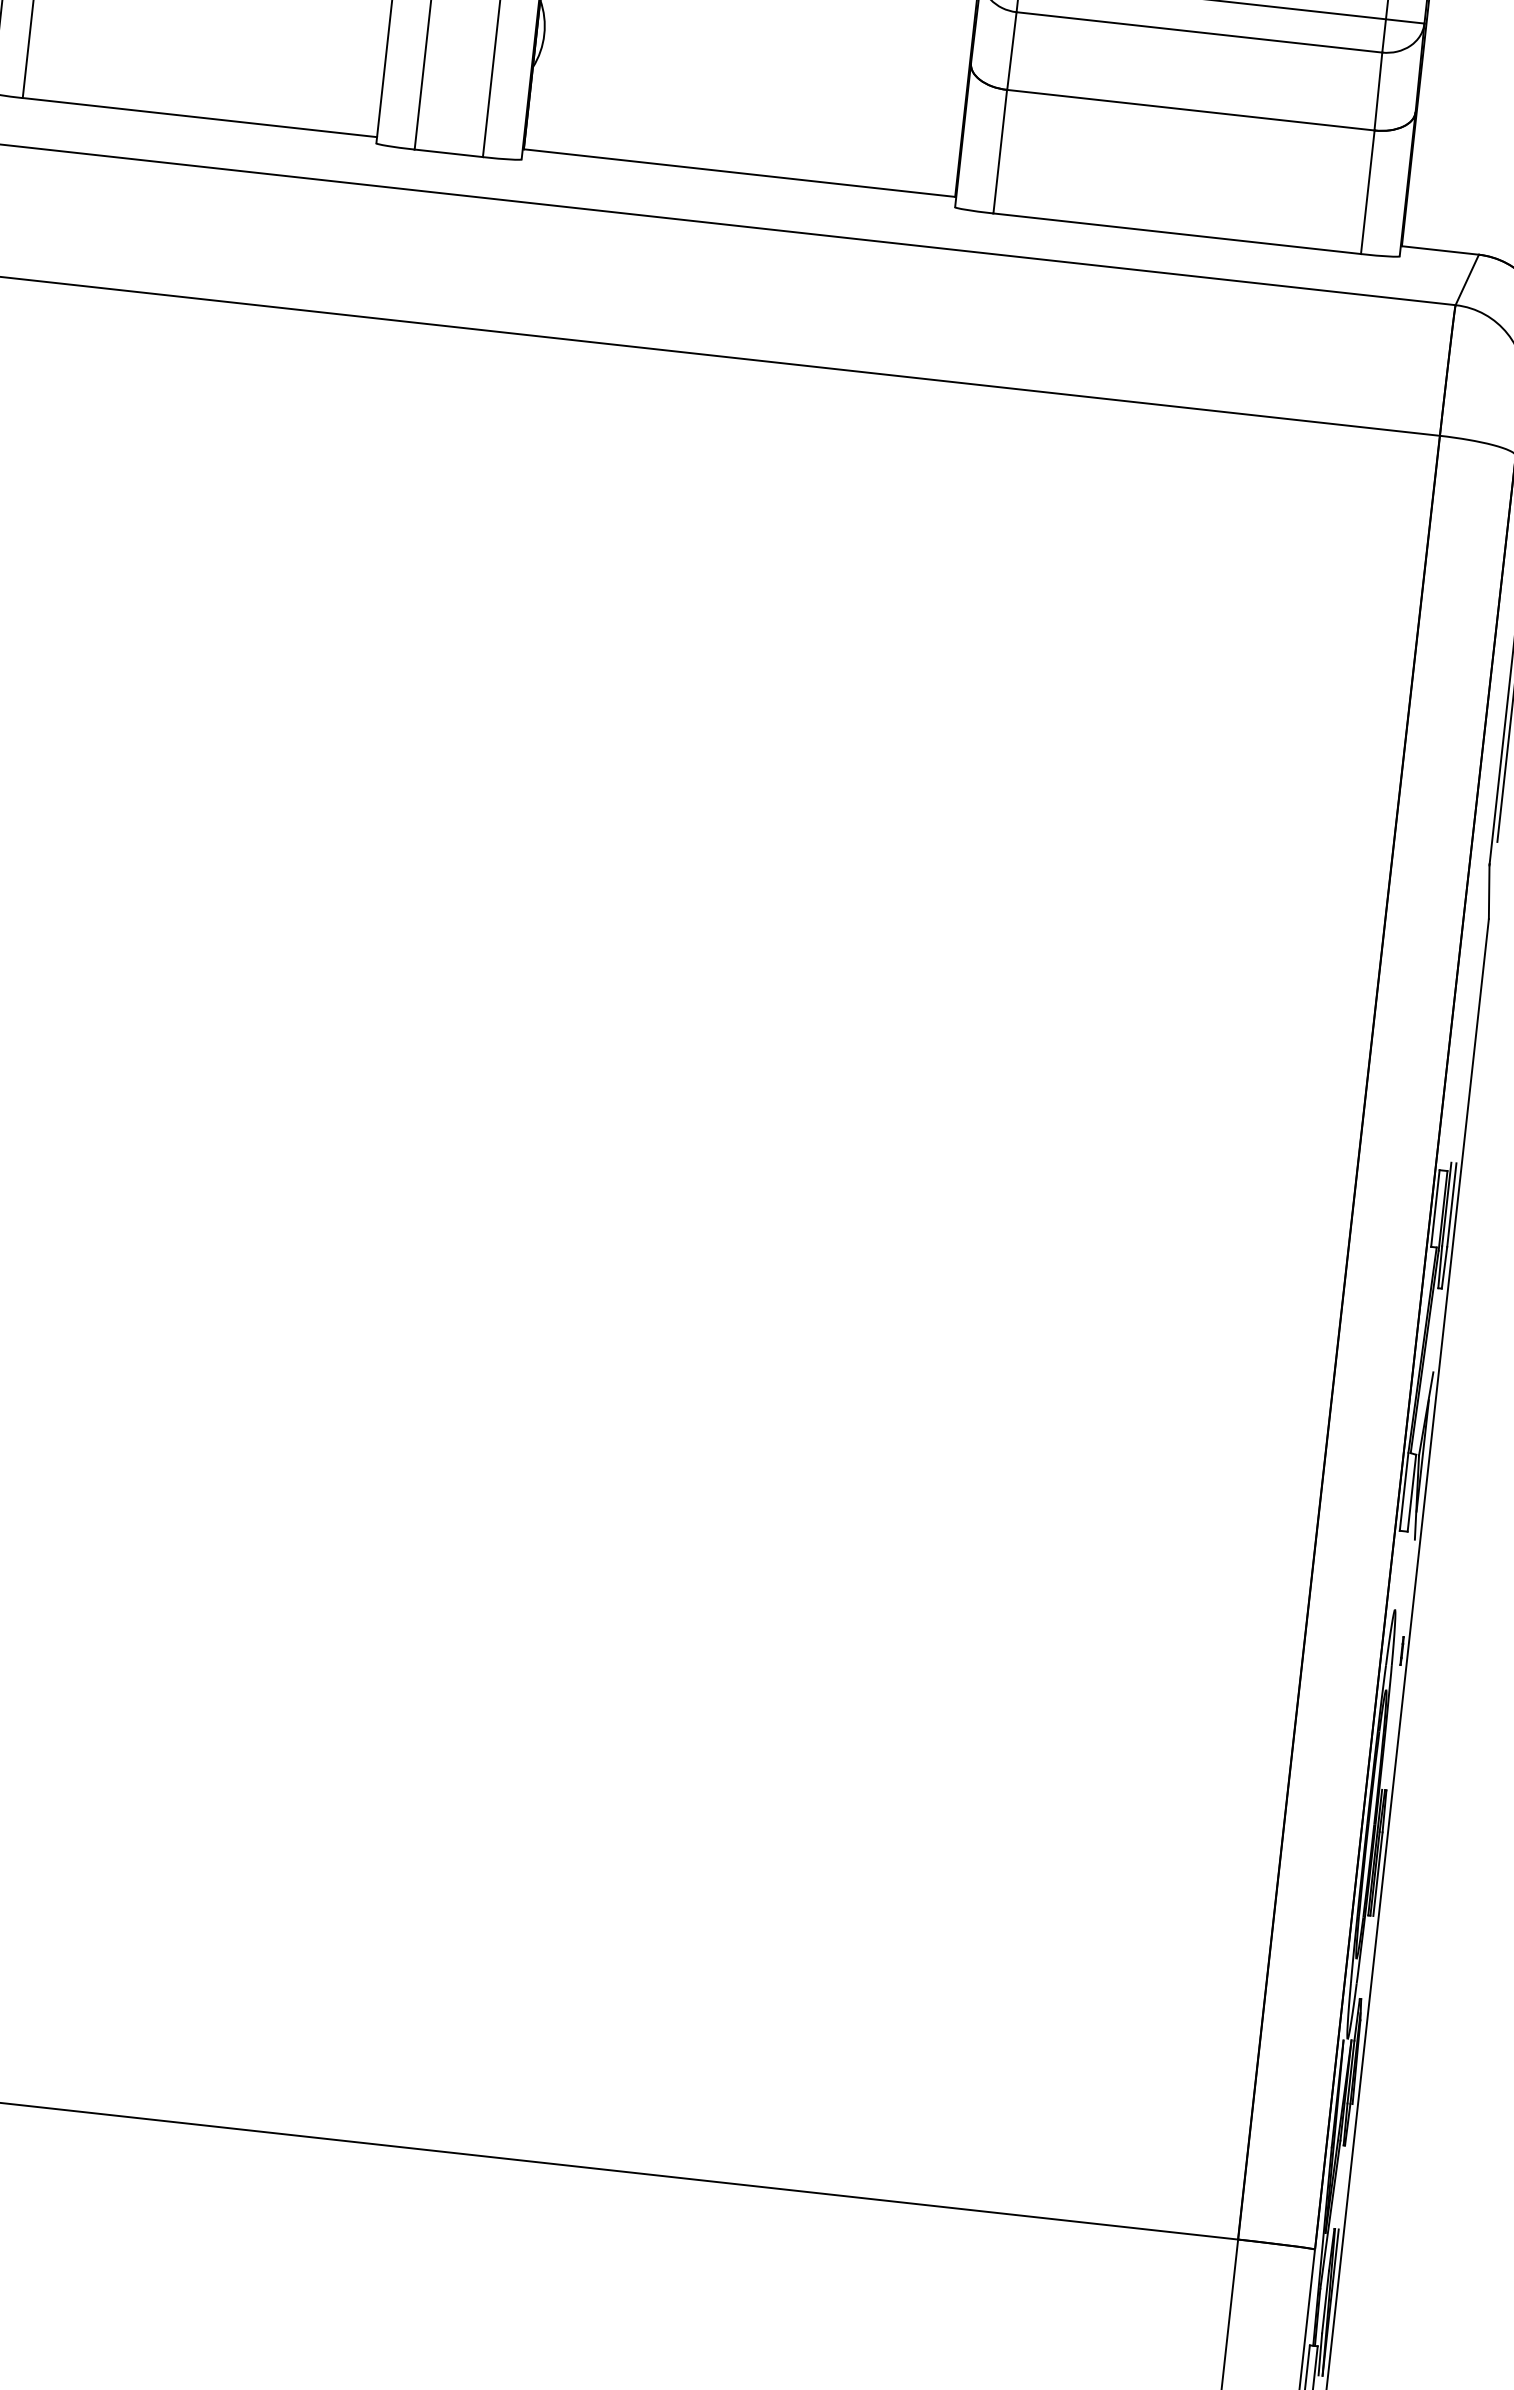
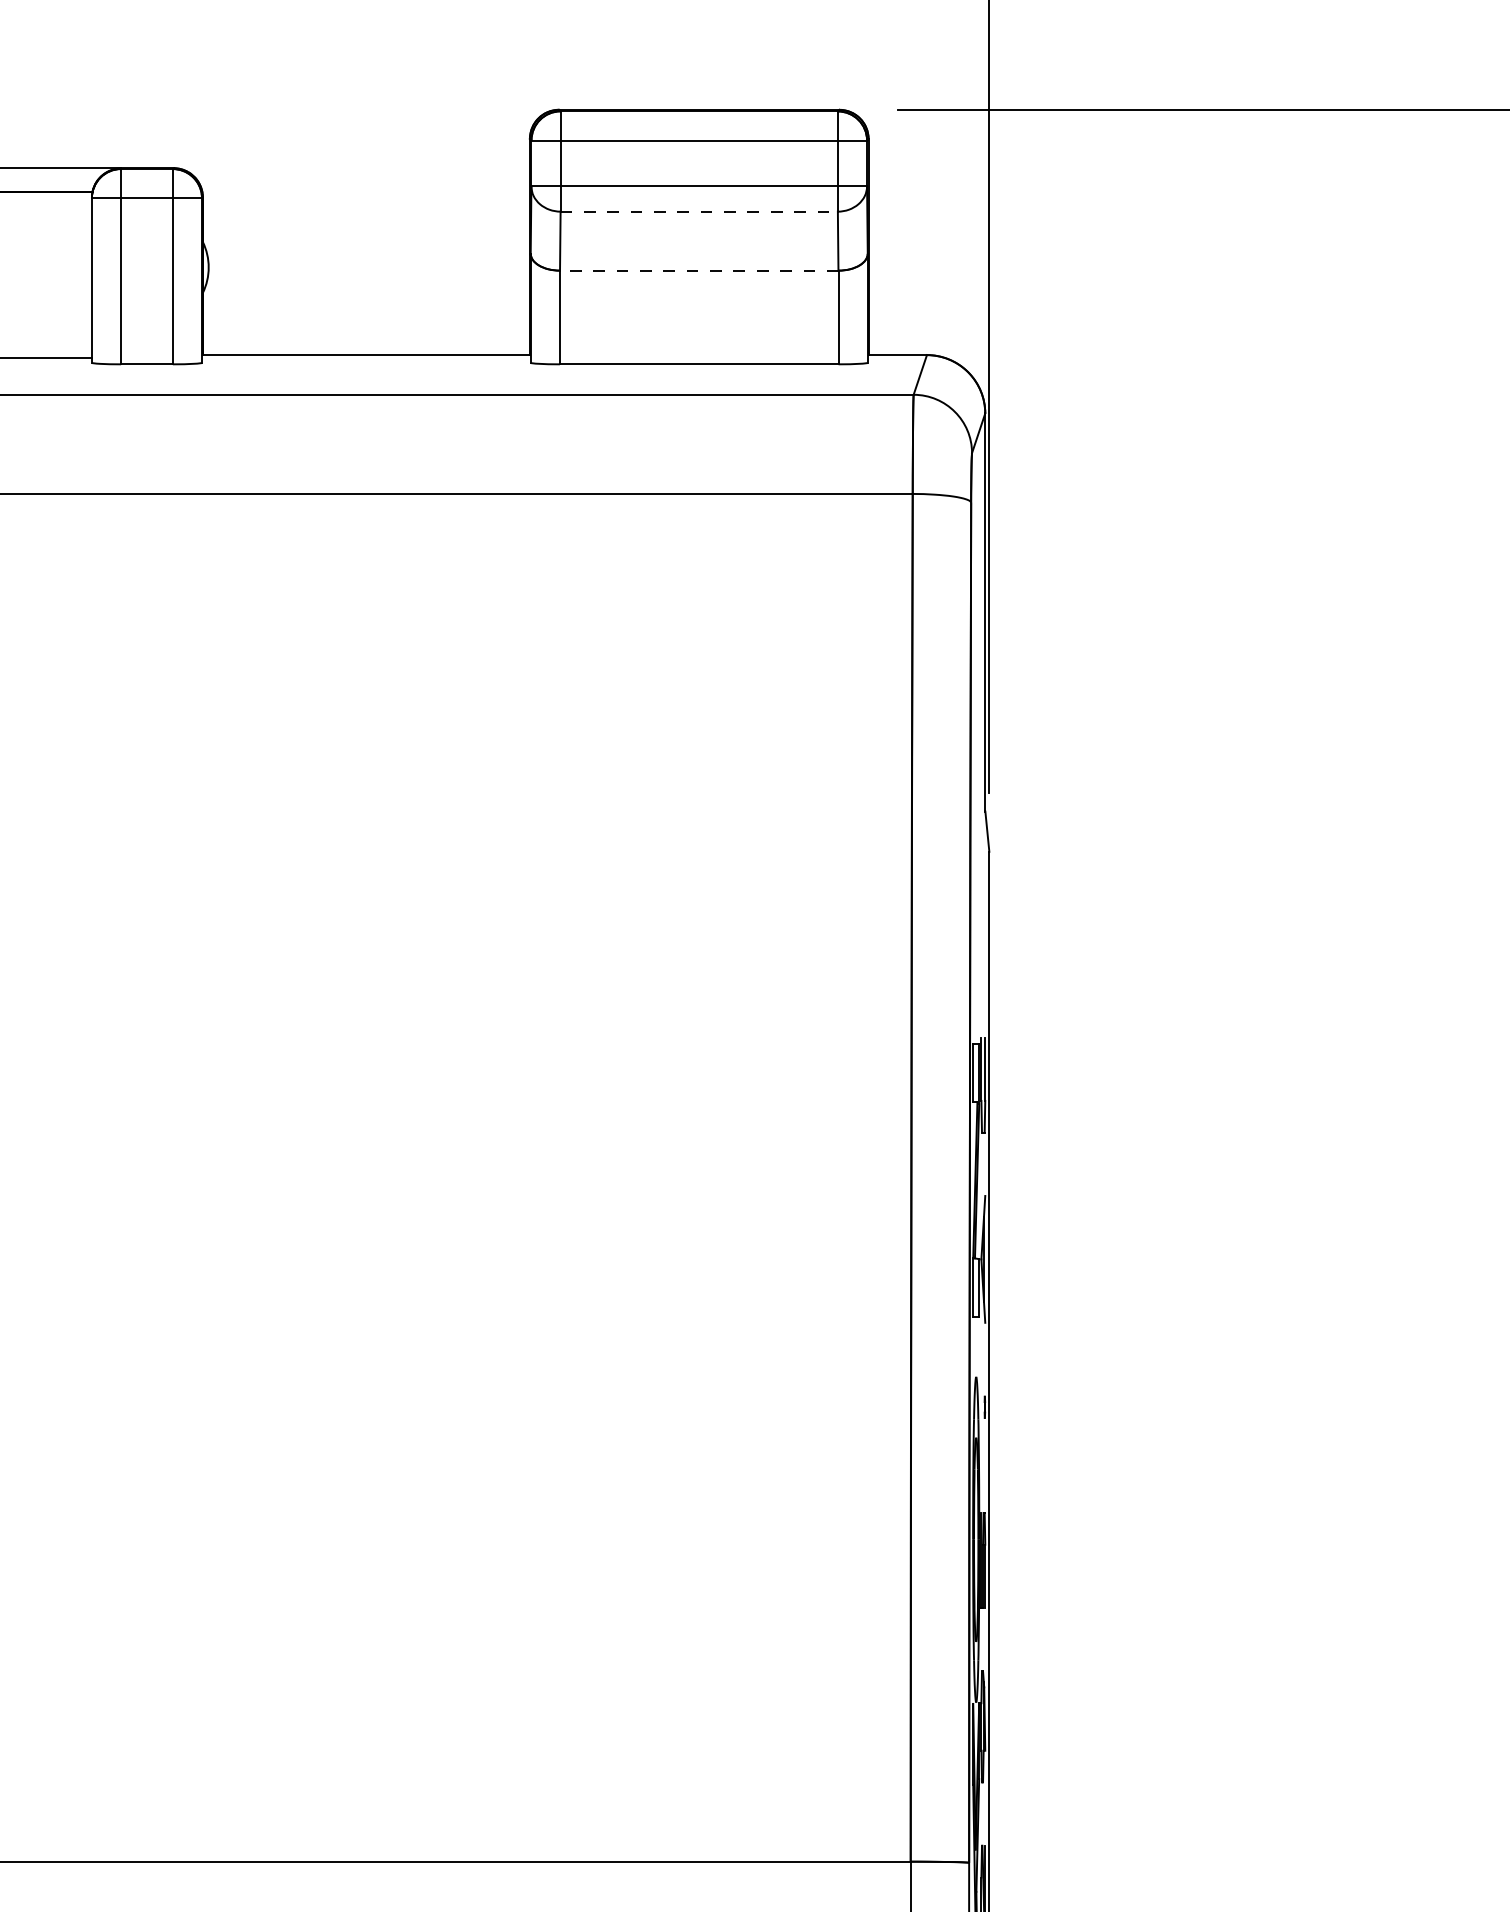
line: (1199, 32) -> (699, 211), solid -> dashed
line: (1189, 109) -> (698, 270), solid -> dashed

